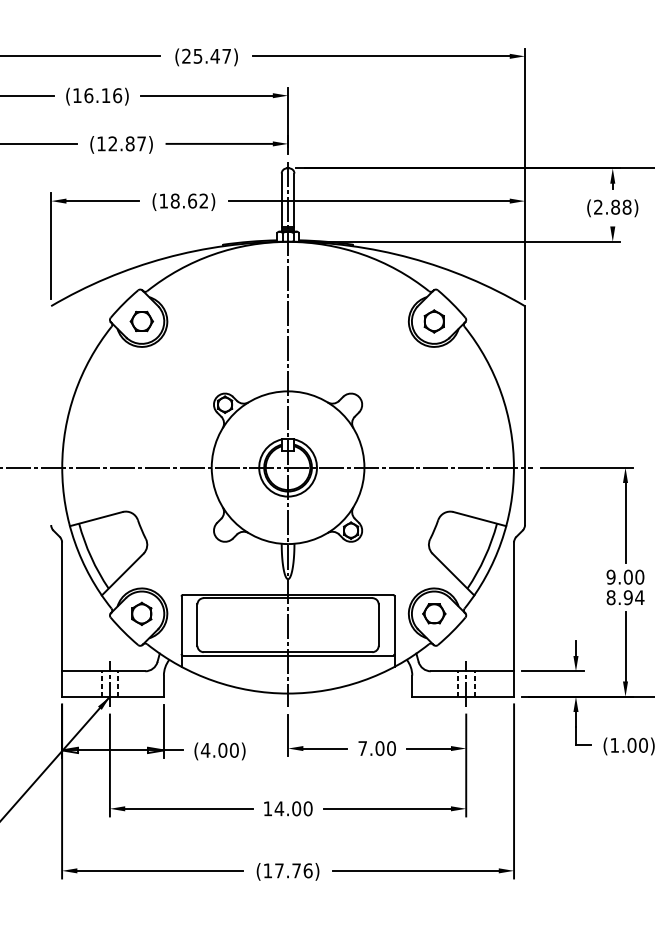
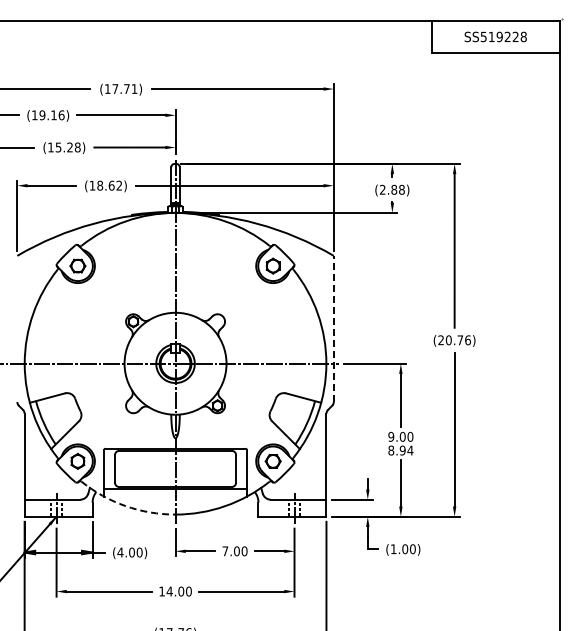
text: (205, 55) -> (120, 88), (25.47) -> (17.71)
text: (88, 95) -> (42, 115), (16.16) -> (19.16)
text: (126, 143) -> (67, 147), (12.87) -> (15.28)
line: (524, 414) -> (333, 328), solid -> dashed
arc: (213, 681) -> (125, 506), solid -> dashed

